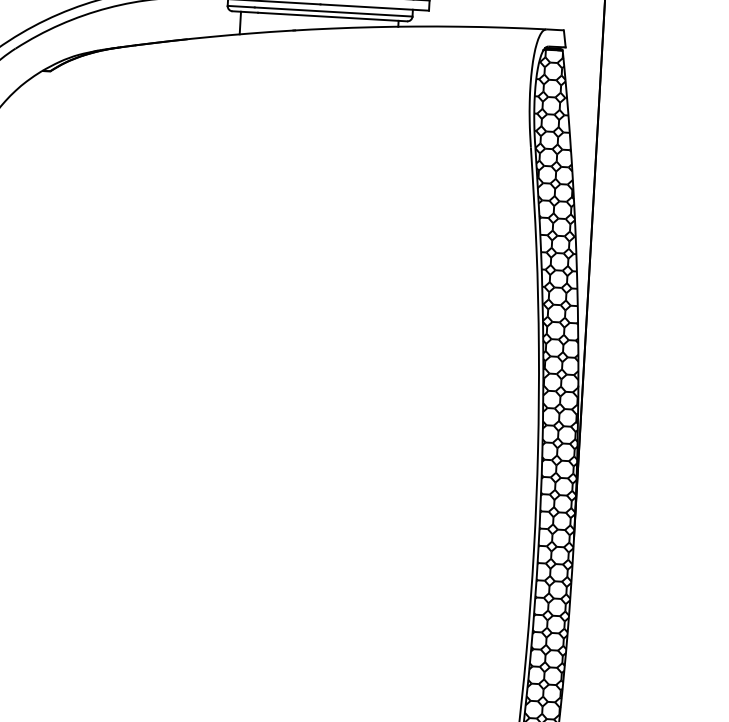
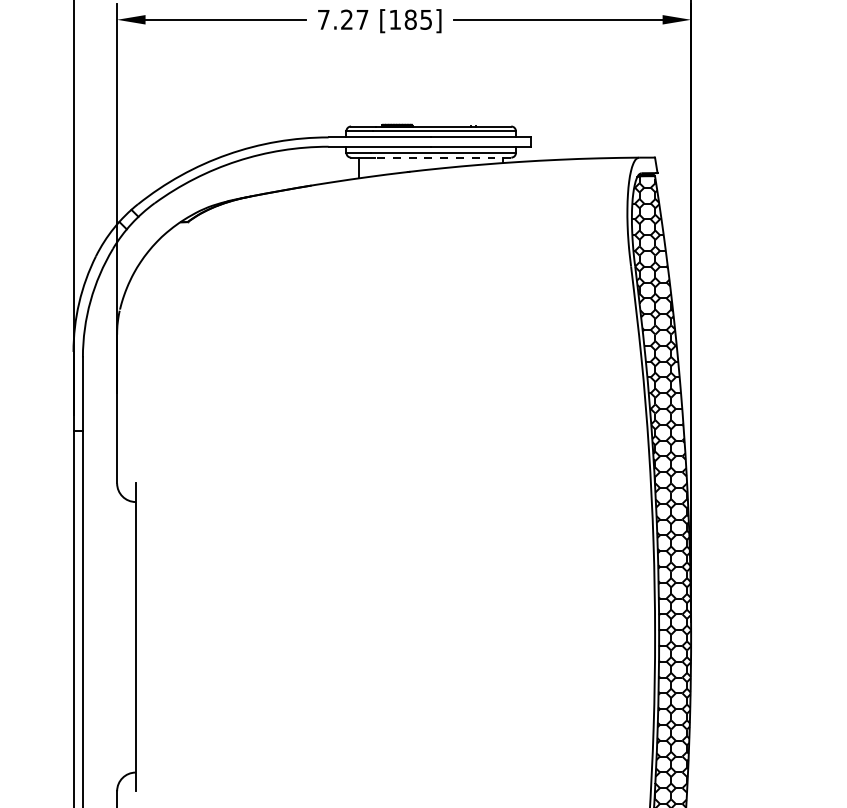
line: (332, 16) -> (442, 157), solid -> dashed

